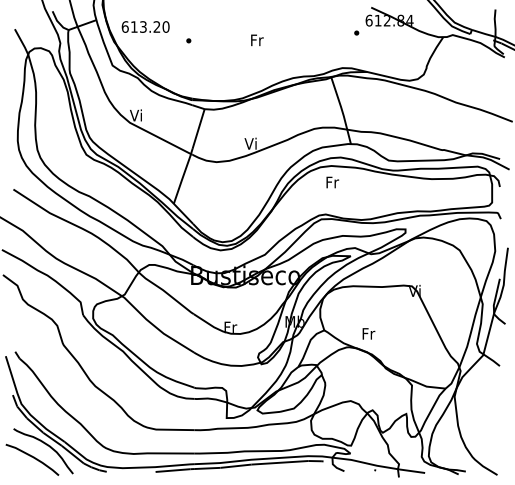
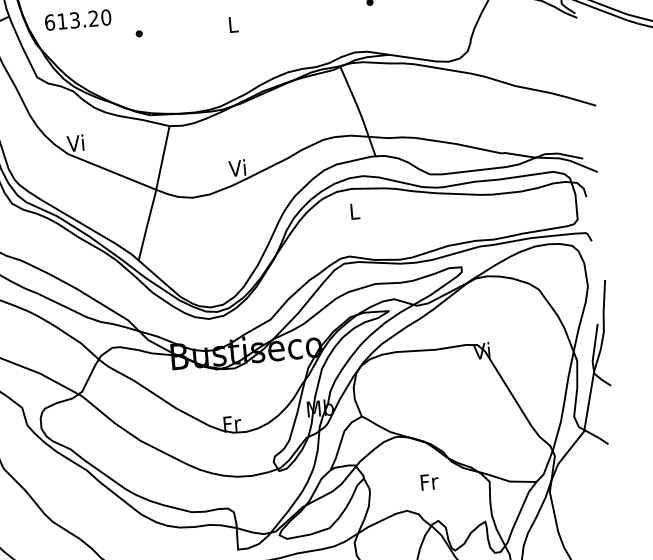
text: (257, 40) -> (233, 24), Fr -> L
text: (332, 182) -> (354, 211), Fr -> L
text: (368, 333) -> (429, 481), moved

